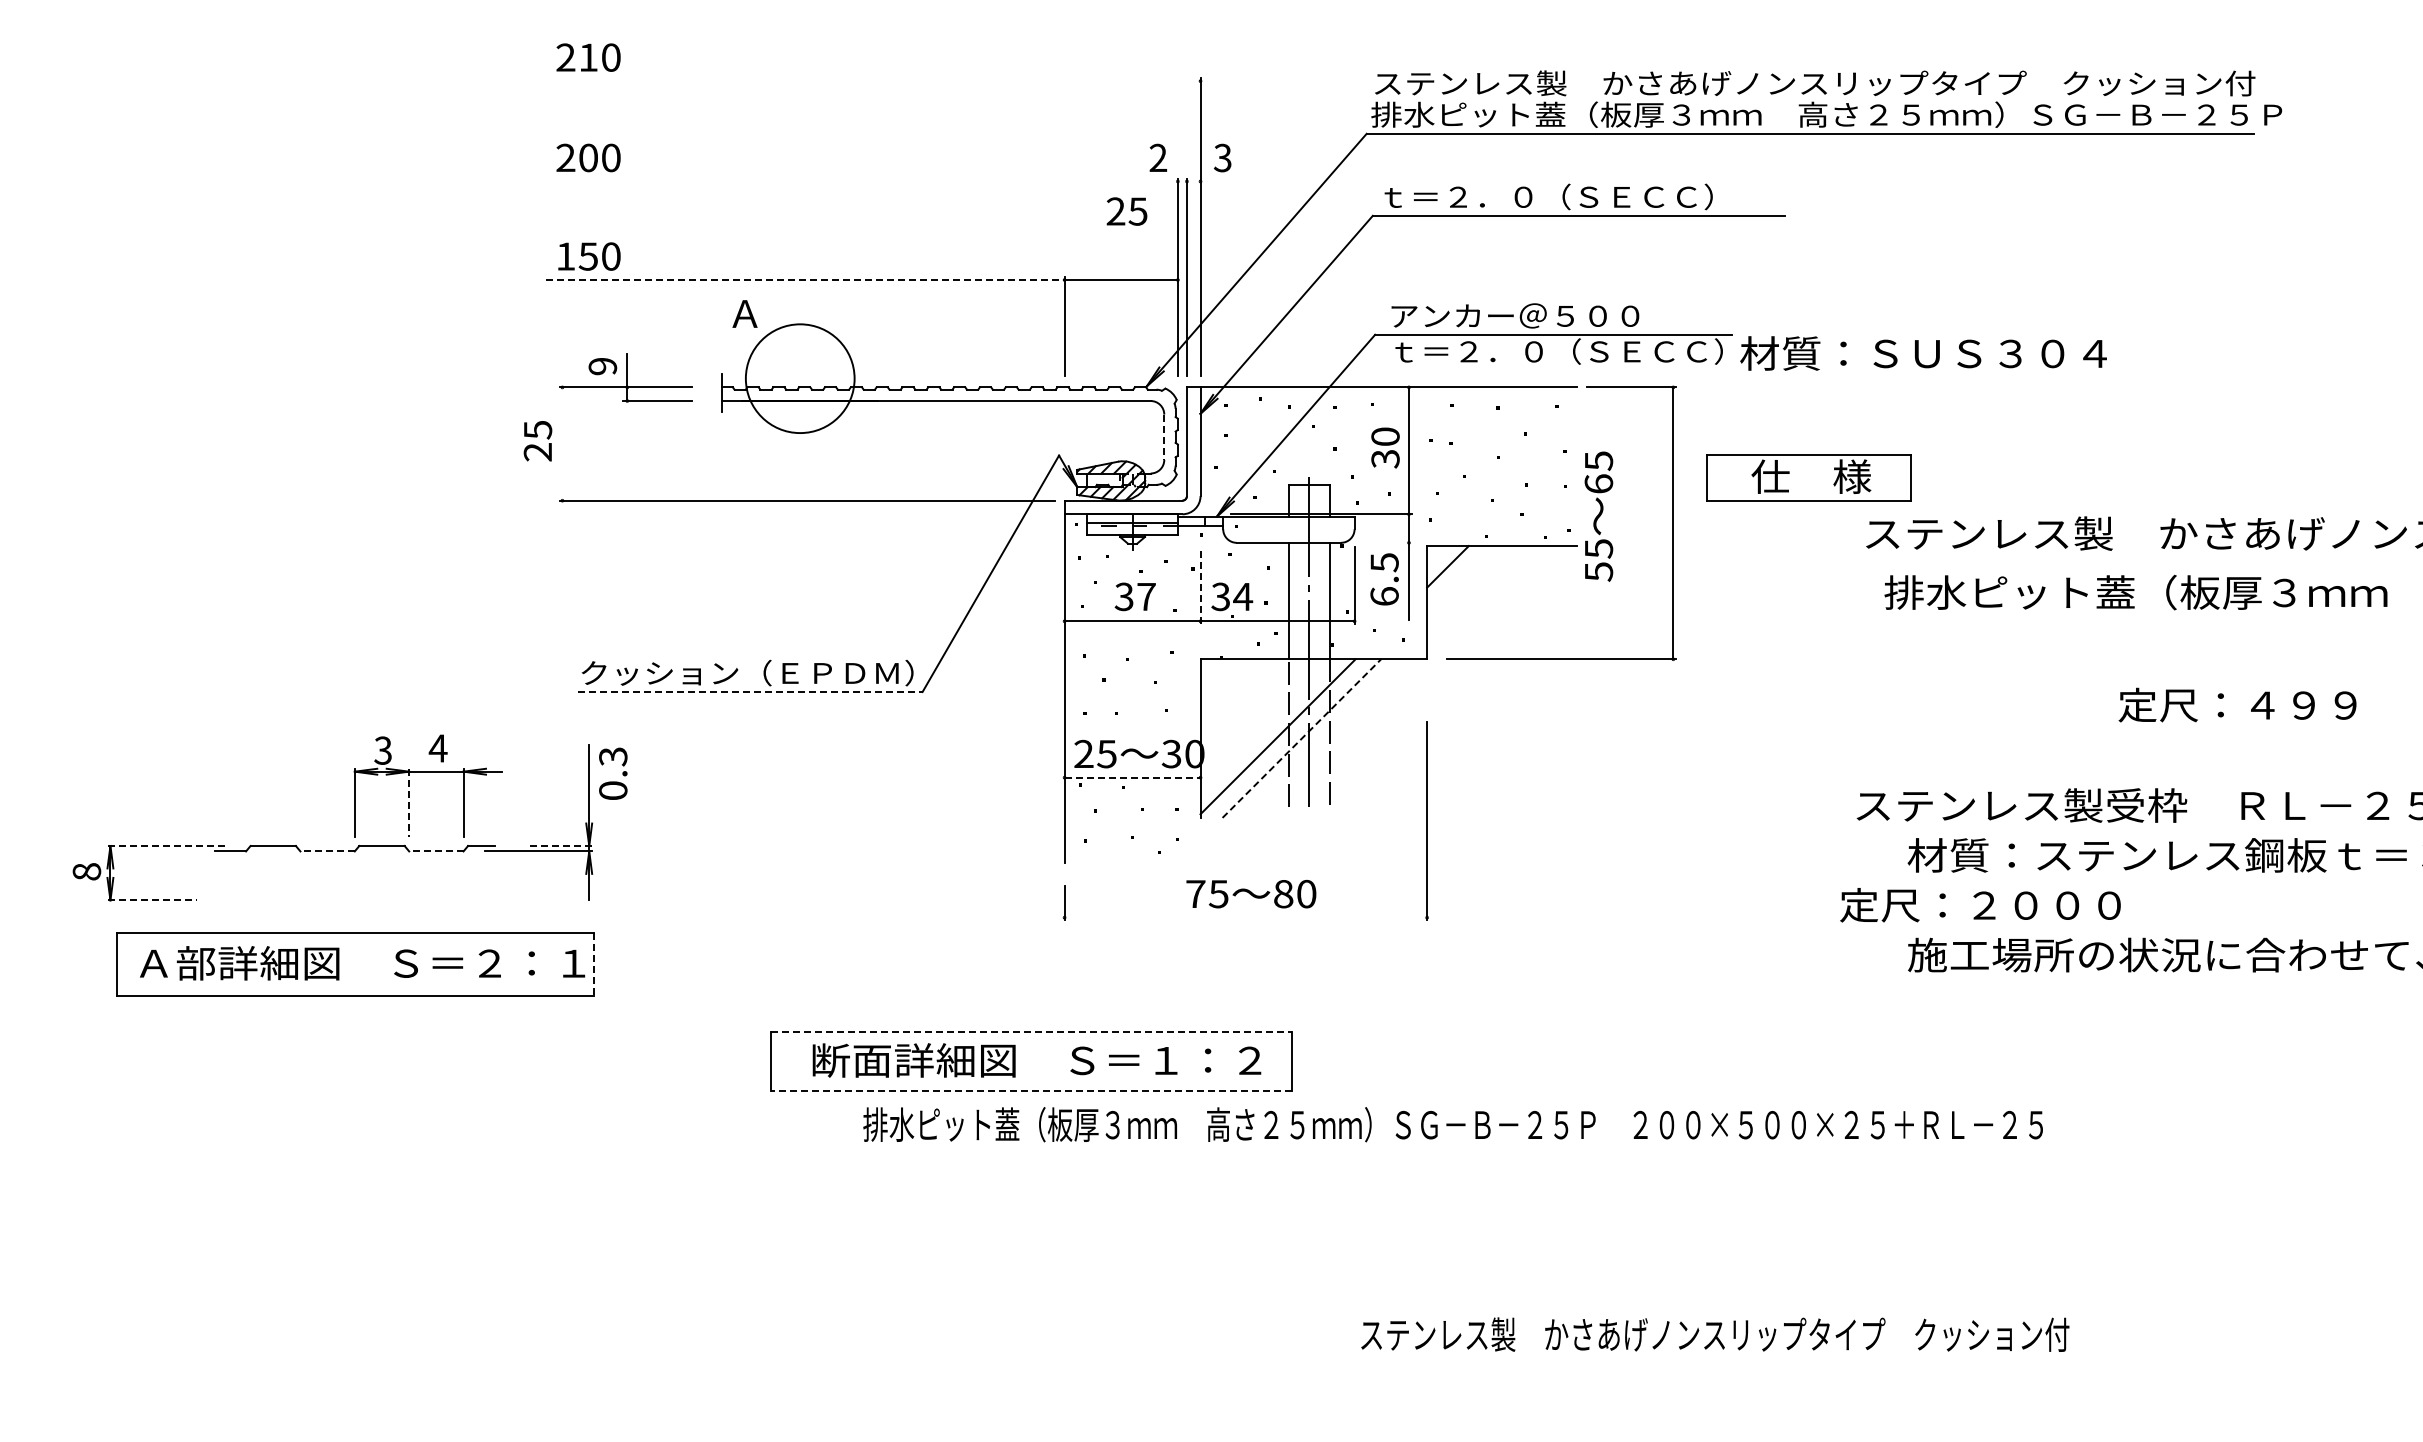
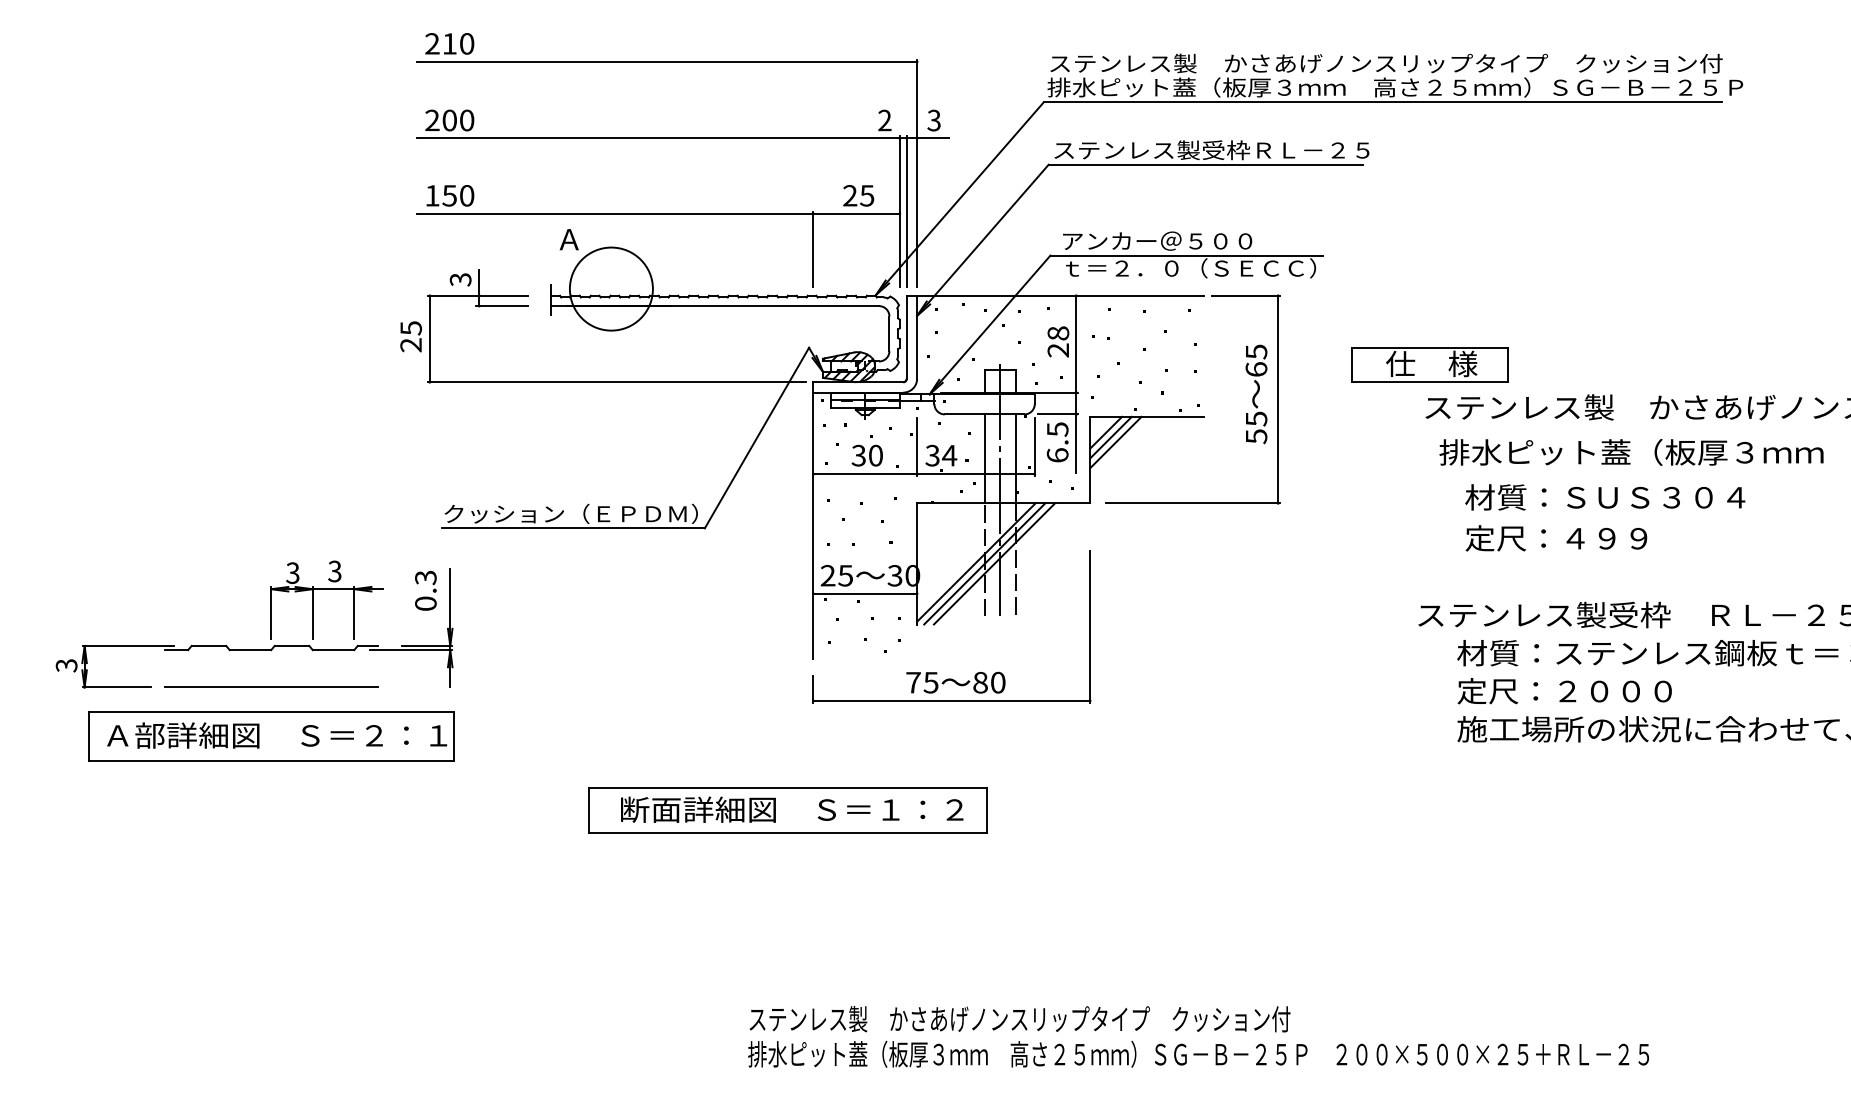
line: (872, 81) -> (666, 62), added
line: (893, 181) -> (682, 138), added
text: (1586, 196) -> (1211, 149), ｔ＝２．０（ＳＥＣＣ） -> ステンレス製受枠ＲＬ－２５
text: (1126, 211) -> (858, 195), moved
line: (805, 280) -> (615, 214), dashed -> solid
text: (1923, 353) -> (1605, 497), moved
text: (602, 366) -> (460, 279), 9 -> 3
line: (1164, 437) -> (889, 333), dashed -> solid
line: (562, 443) -> (429, 338), added
text: (1385, 447) -> (1058, 341), 30 -> 28
part: (1808, 477) -> (1429, 364), moved
text: (1598, 516) -> (1256, 394), moved
line: (1385, 542) -> (1058, 414), added
line: (1454, 573) -> (1111, 437), added
line: (1460, 579) -> (1115, 442), added
line: (1200, 585) -> (917, 447), dashed -> solid
text: (1146, 596) -> (875, 455), 37 -> 30
line: (750, 692) -> (573, 528), dashed -> solid
text: (2237, 704) -> (1556, 537), moved
line: (1288, 738) -> (984, 563), added
line: (1302, 738) -> (994, 563), dashed -> solid
text: (437, 748) -> (334, 571), 4 -> 3
text: (613, 773) -> (426, 590), moved
line: (1132, 777) -> (865, 593), dashed -> solid
line: (409, 802) -> (313, 612), dashed -> solid
line: (168, 845) -> (128, 645), dashed -> solid
line: (559, 845) -> (427, 645), dashed -> solid
line: (327, 851) -> (250, 650), dashed -> solid
line: (435, 851) -> (332, 650), dashed -> solid
text: (86, 871) -> (66, 665), 8 -> 3
line: (152, 900) -> (116, 687), dashed -> solid
line: (355, 900) -> (271, 687), added
text: (1980, 905) -> (1564, 691), moved
line: (1245, 917) -> (951, 700), added
line: (593, 964) -> (453, 736), dashed -> solid
line: (1031, 1032) -> (788, 788), dashed -> solid
line: (1031, 1091) -> (788, 833), dashed -> solid
text: (1452, 1124) -> (1198, 1054), moved
text: (1715, 1334) -> (1020, 1019), moved

